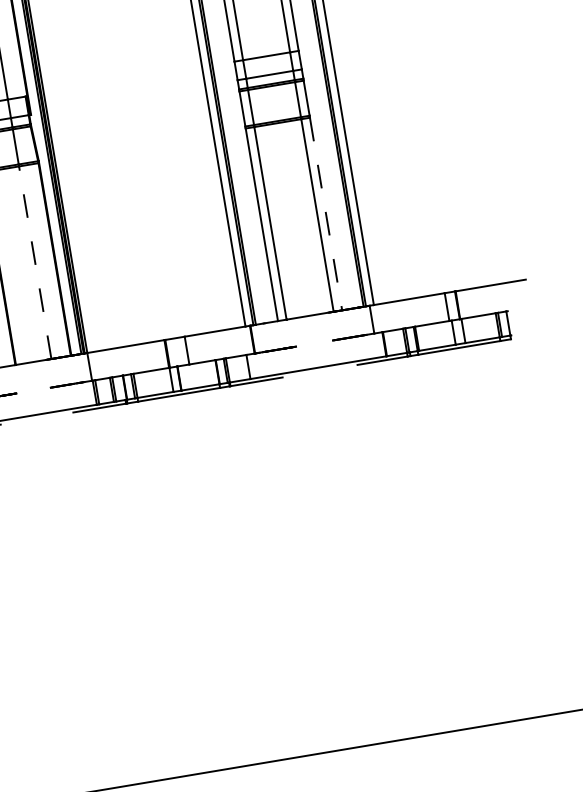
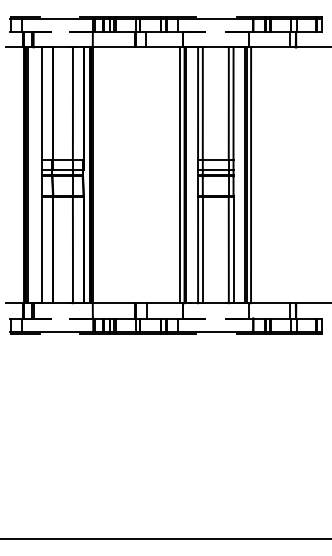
line: (326, 214) -> (233, 250), dashed -> solid
line: (34, 261) -> (72, 249), dashed -> solid

